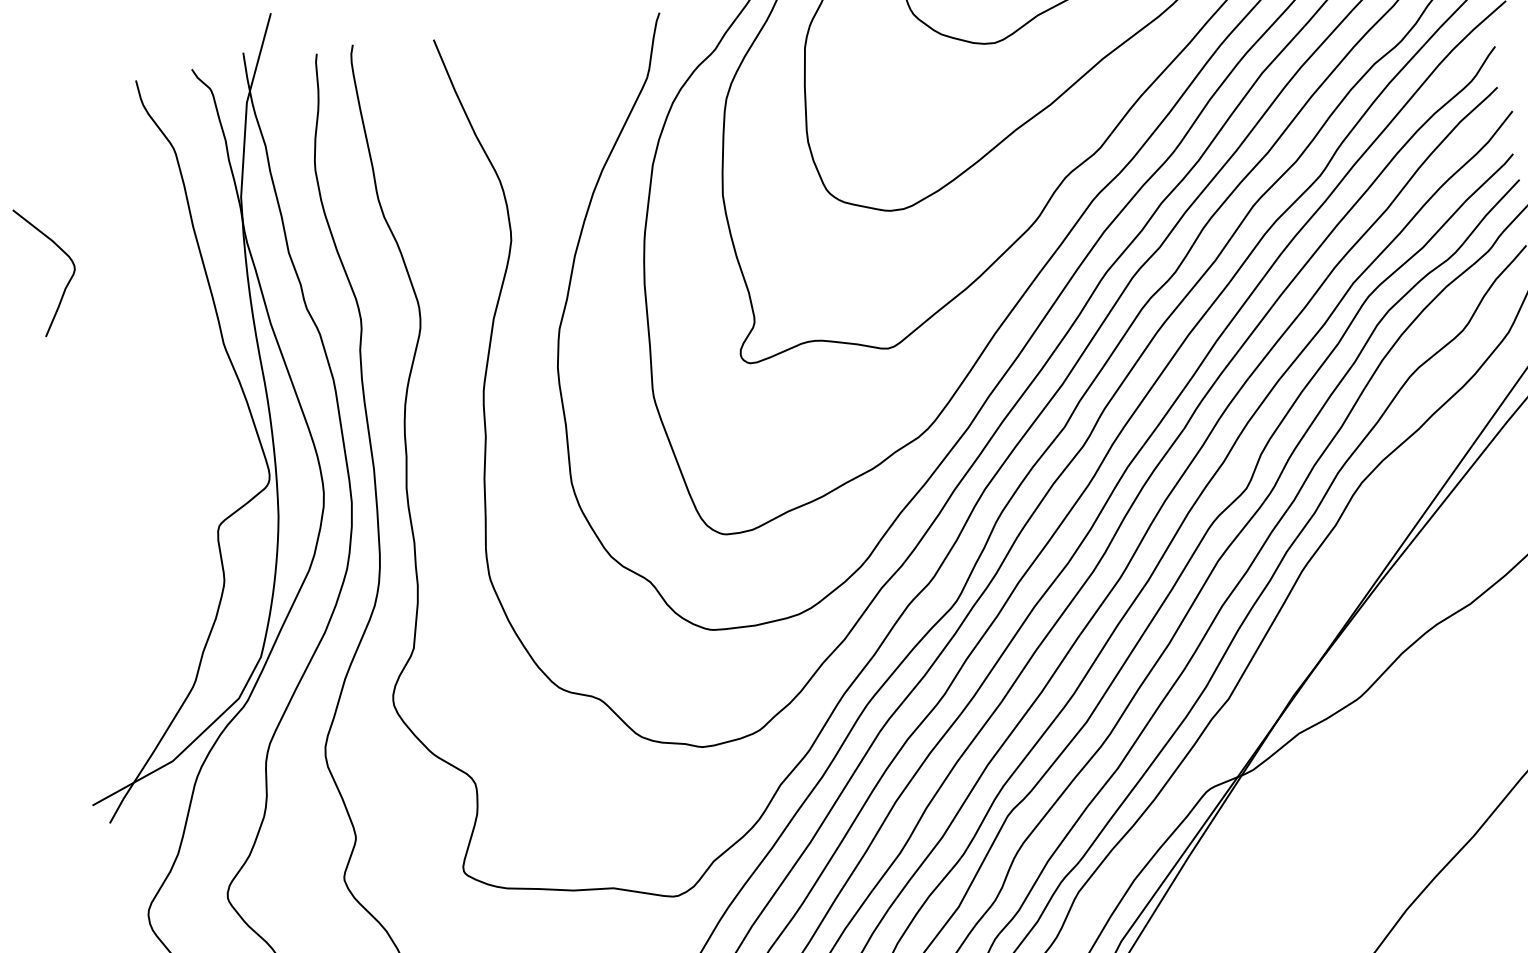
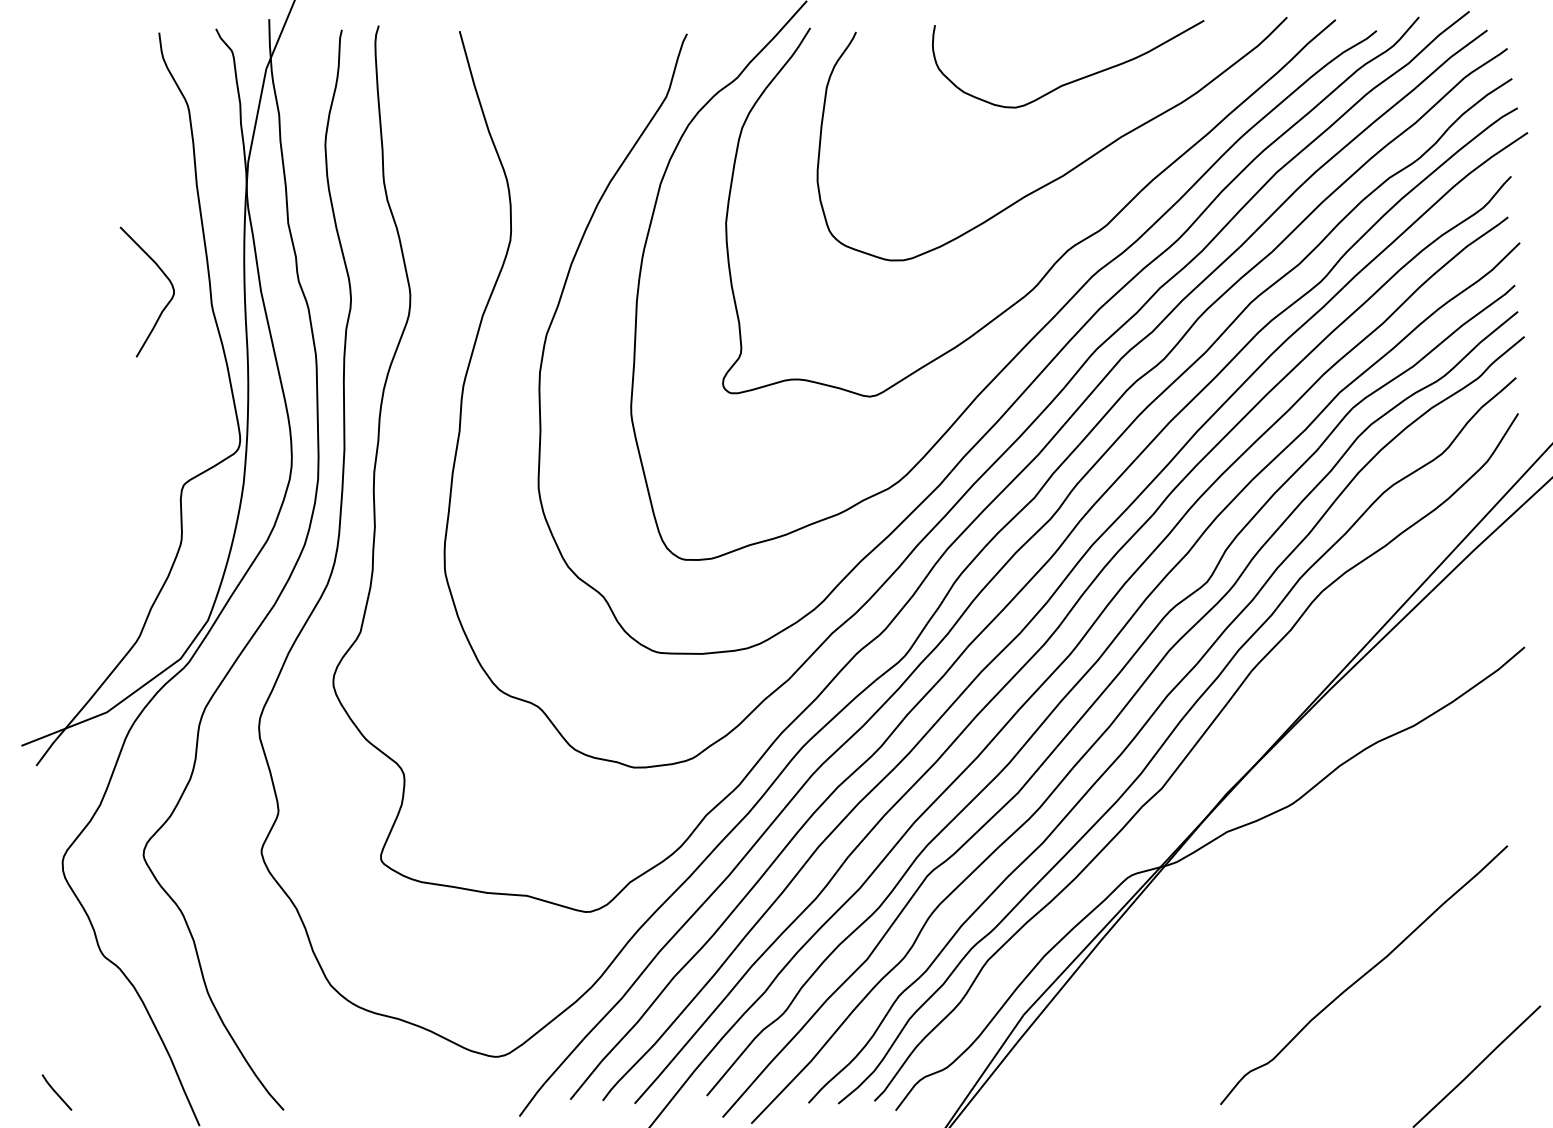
curve: (67, 281) -> (165, 305), moved

